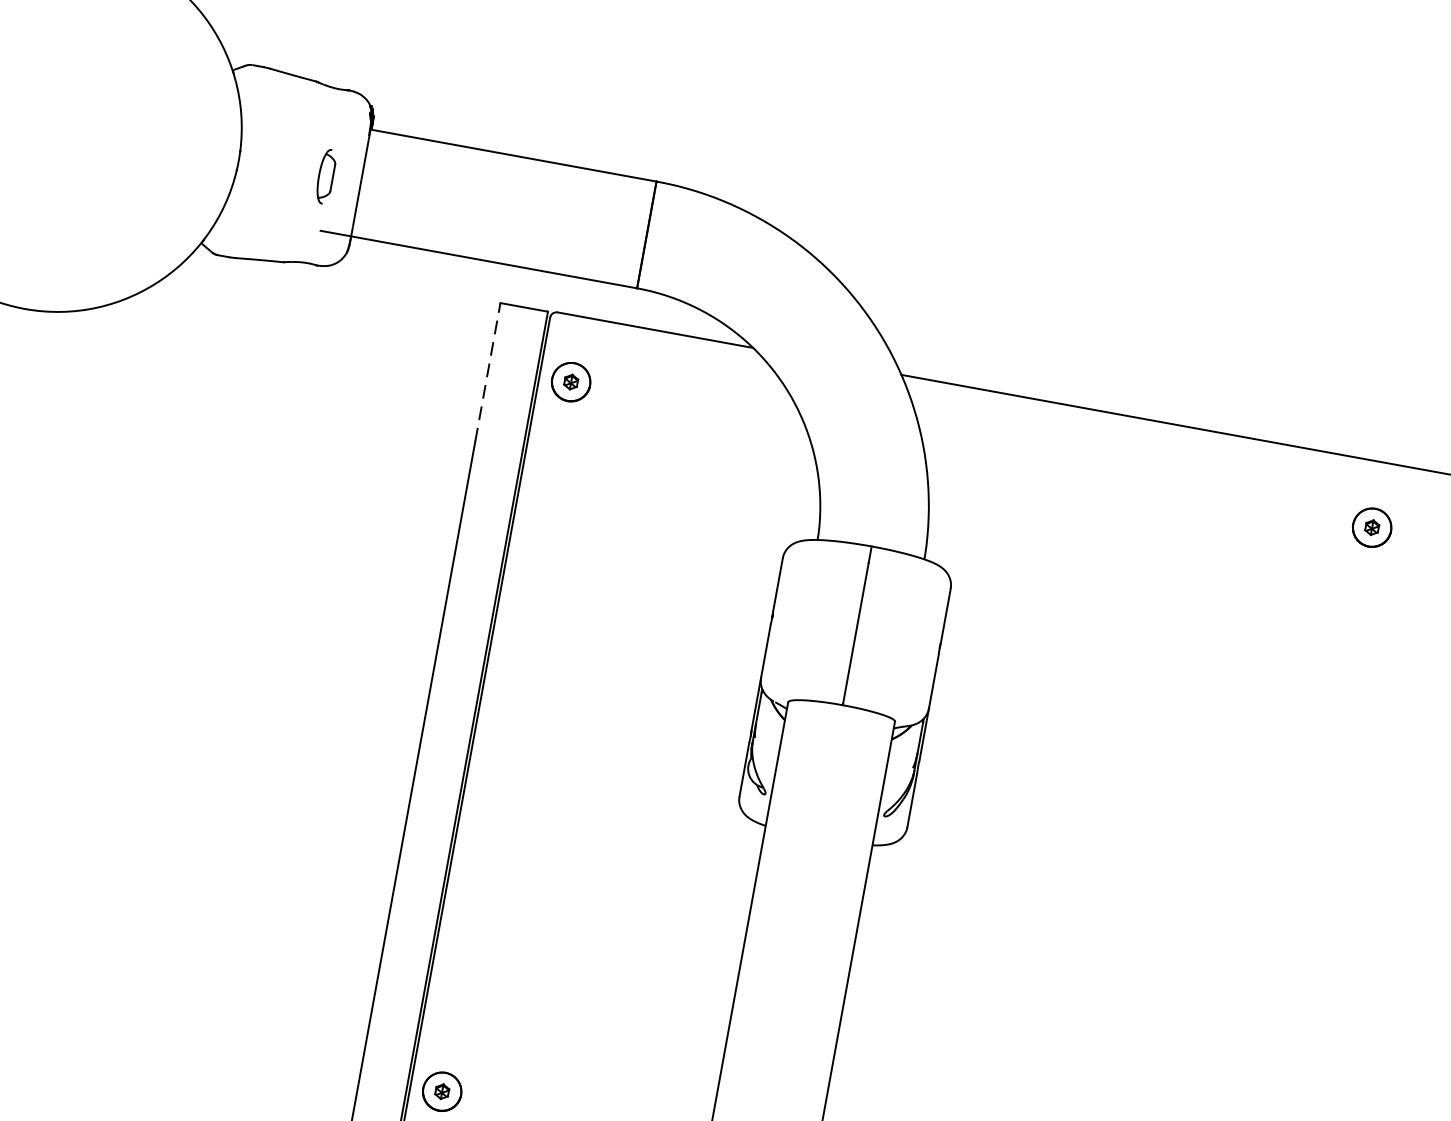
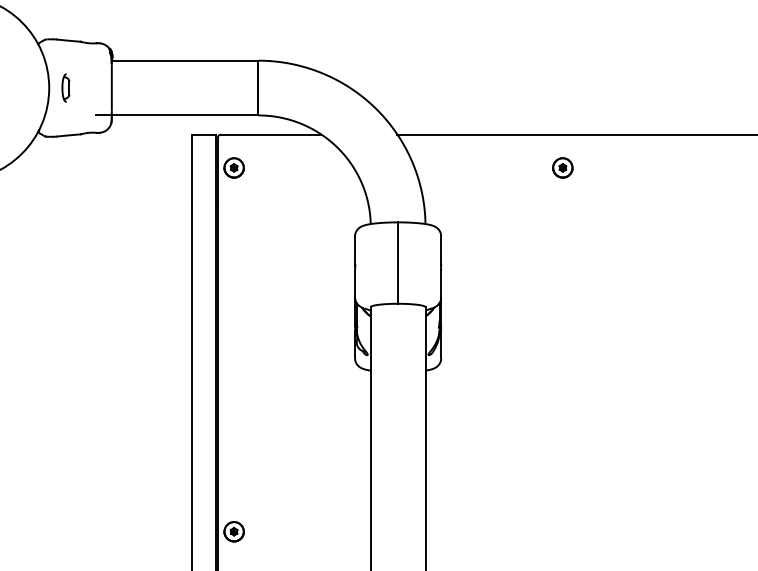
part: (325, 175) -> (65, 87), moved
line: (487, 372) -> (191, 170), dashed -> solid
part: (1371, 526) -> (562, 167), moved

